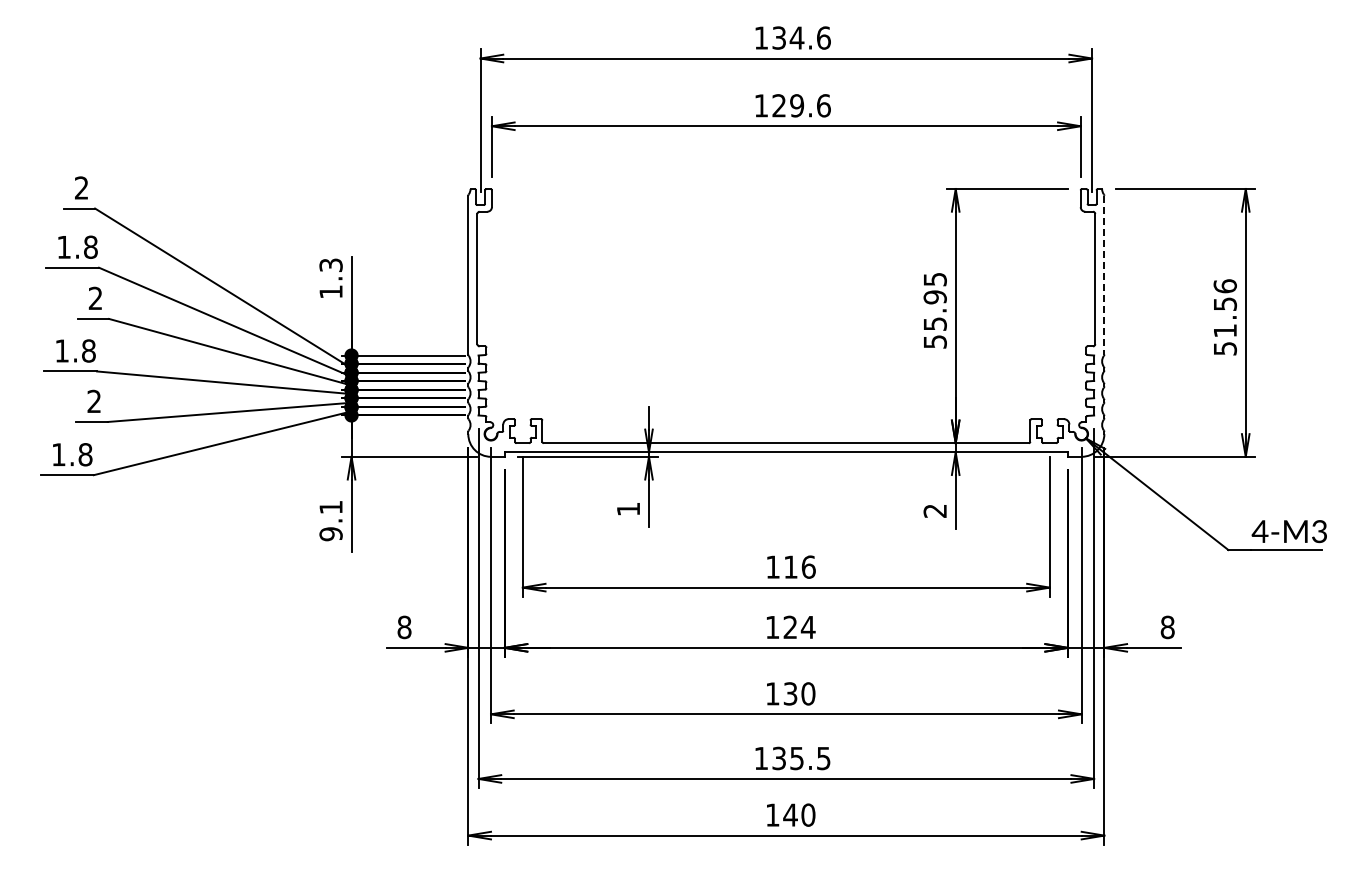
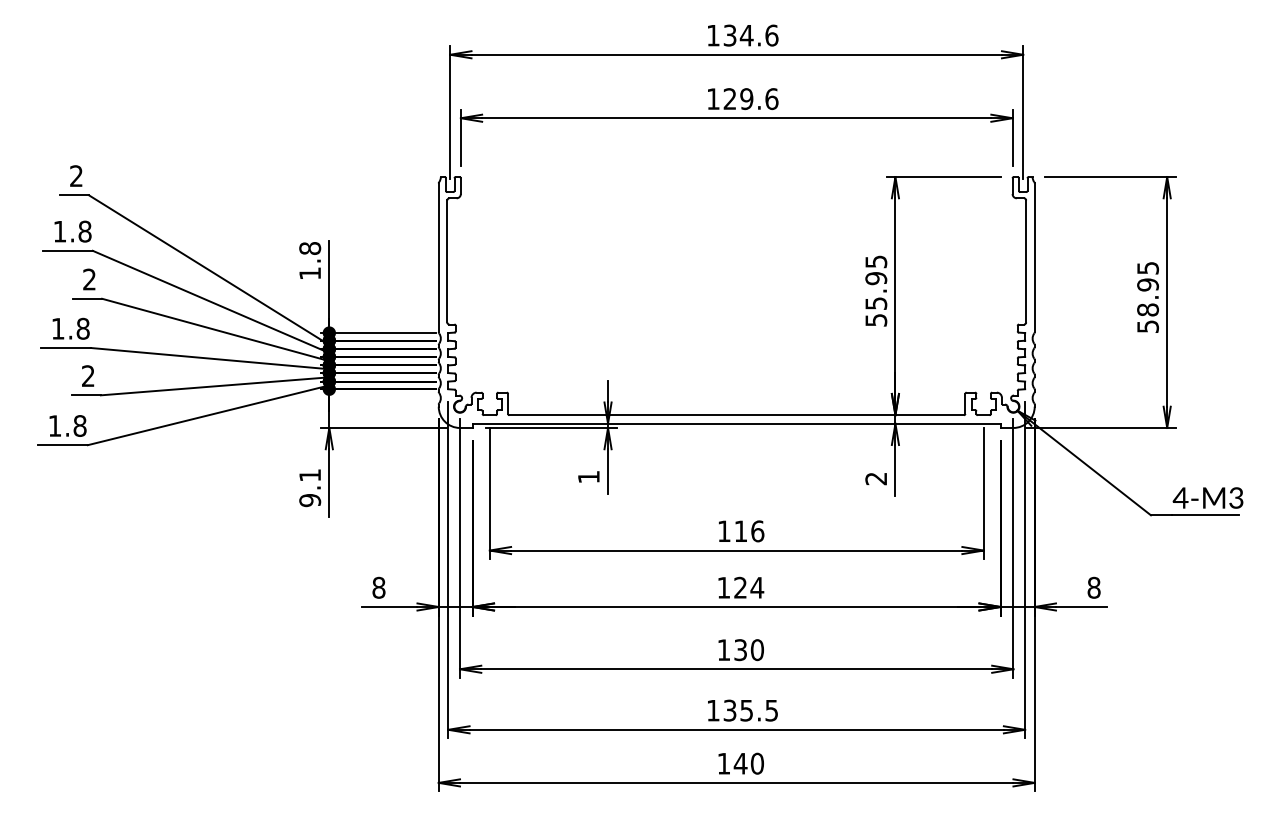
text: (330, 265) -> (309, 248), 1.3 -> 1.8
line: (1104, 275) -> (1034, 258), dashed -> solid
text: (1224, 308) -> (1147, 289), 51.56 -> 58.95

